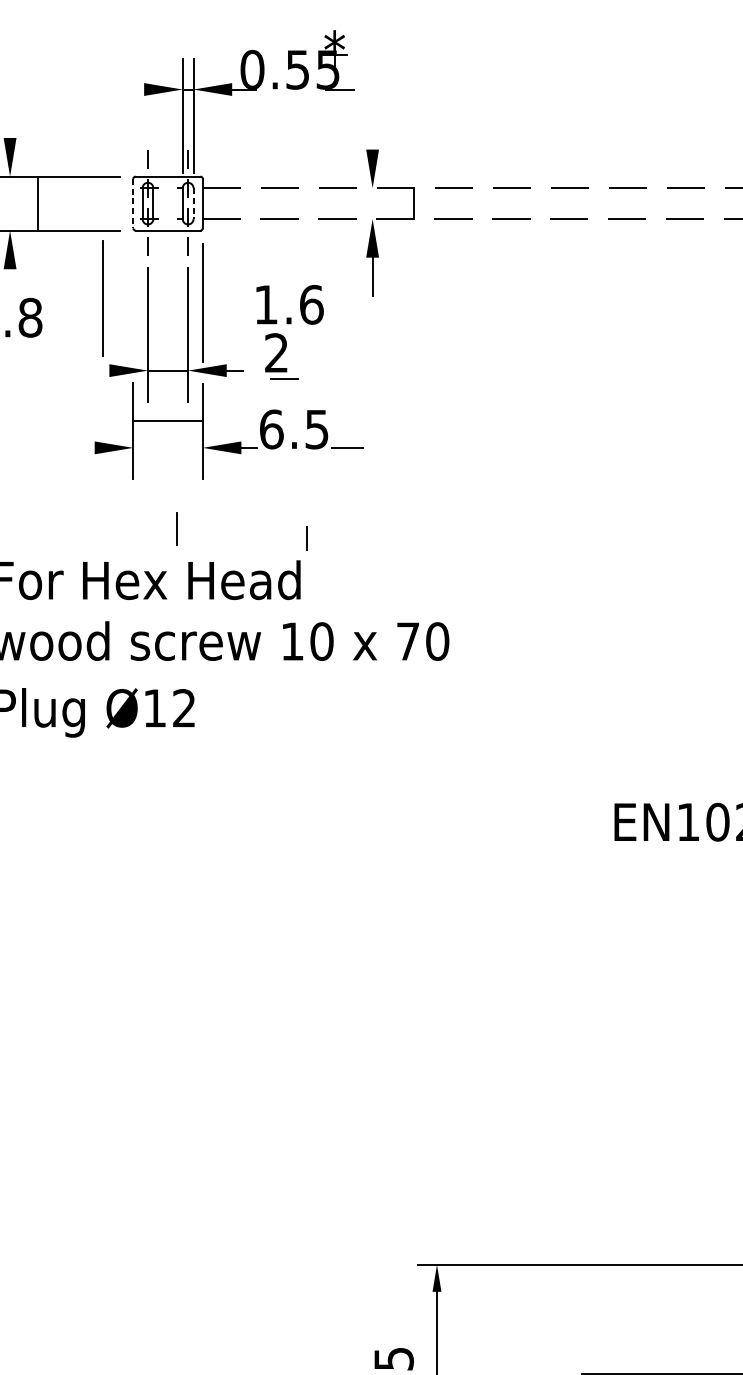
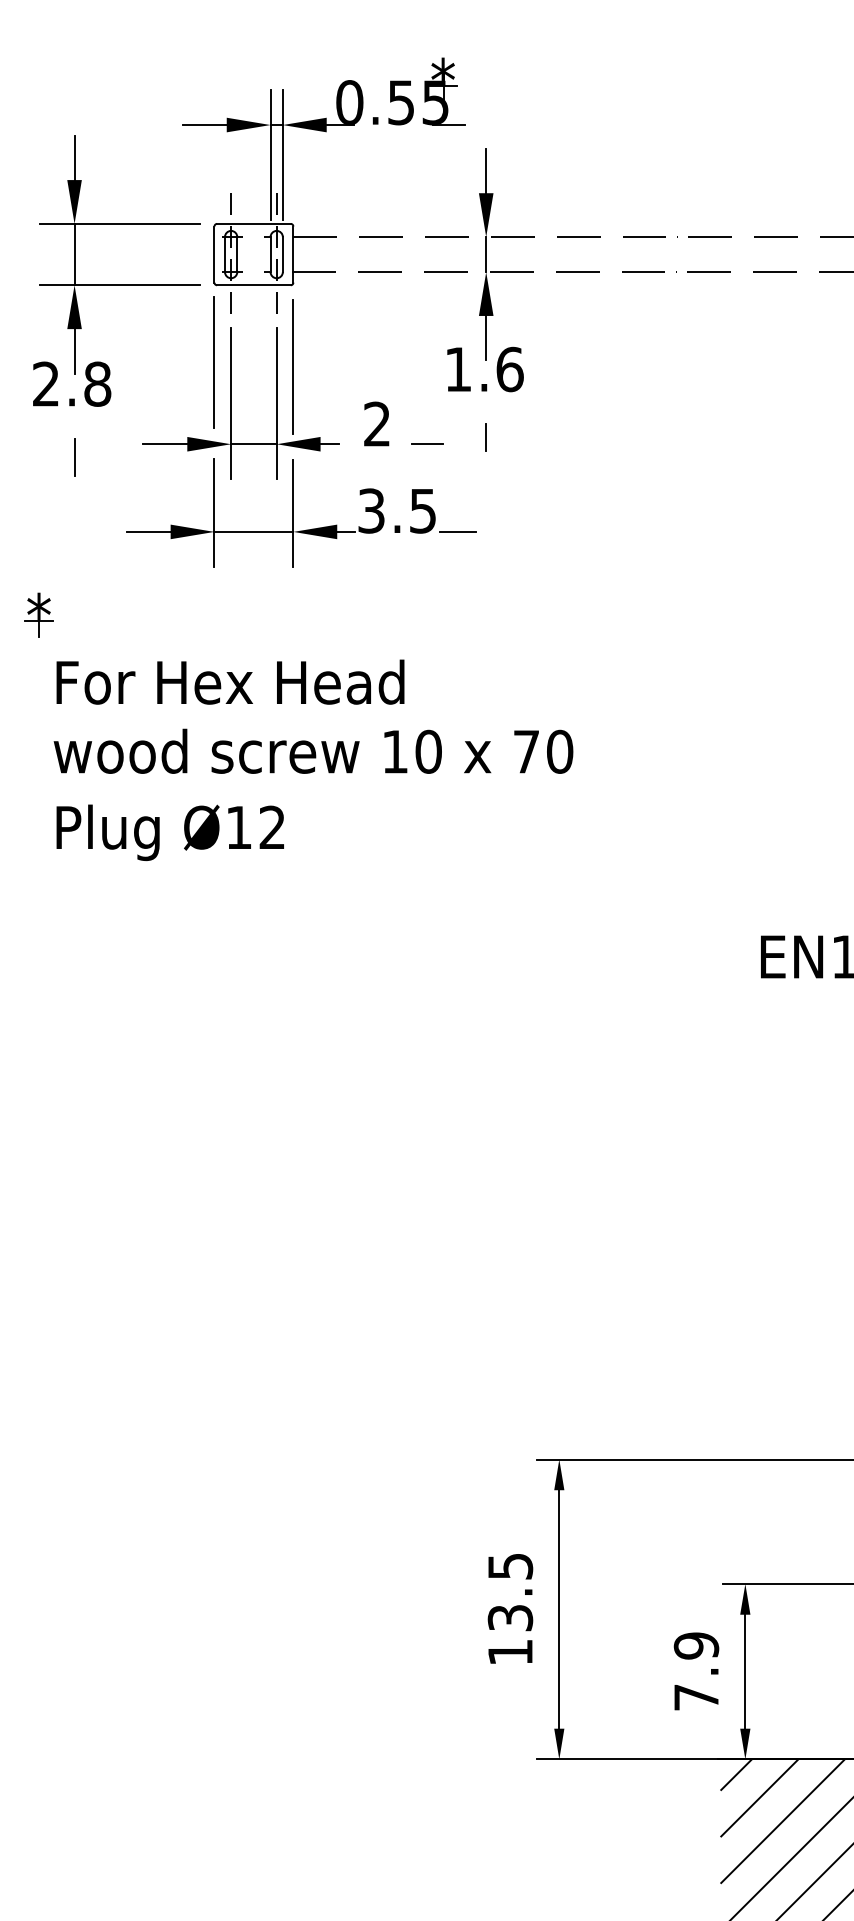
line: (124, 89) -> (204, 125), added
line: (10, 118) -> (74, 158), added
line: (372, 130) -> (486, 171), added
line: (38, 203) -> (74, 254), moved
line: (193, 203) -> (282, 254), dashed -> solid
line: (414, 203) -> (486, 254), moved
line: (133, 204) -> (214, 255), dashed -> solid
line: (10, 288) -> (74, 351), added
line: (102, 298) -> (213, 362), moved
text: (290, 304) -> (485, 369), moved
line: (90, 370) -> (165, 444), added
line: (284, 378) -> (427, 443), moved
line: (167, 420) -> (253, 531), moved
text: (271, 429) -> (371, 510), 6.5 -> 3.5
line: (75, 447) -> (148, 531), added
line: (176, 529) -> (74, 457), moved
line: (306, 538) -> (485, 437), moved

